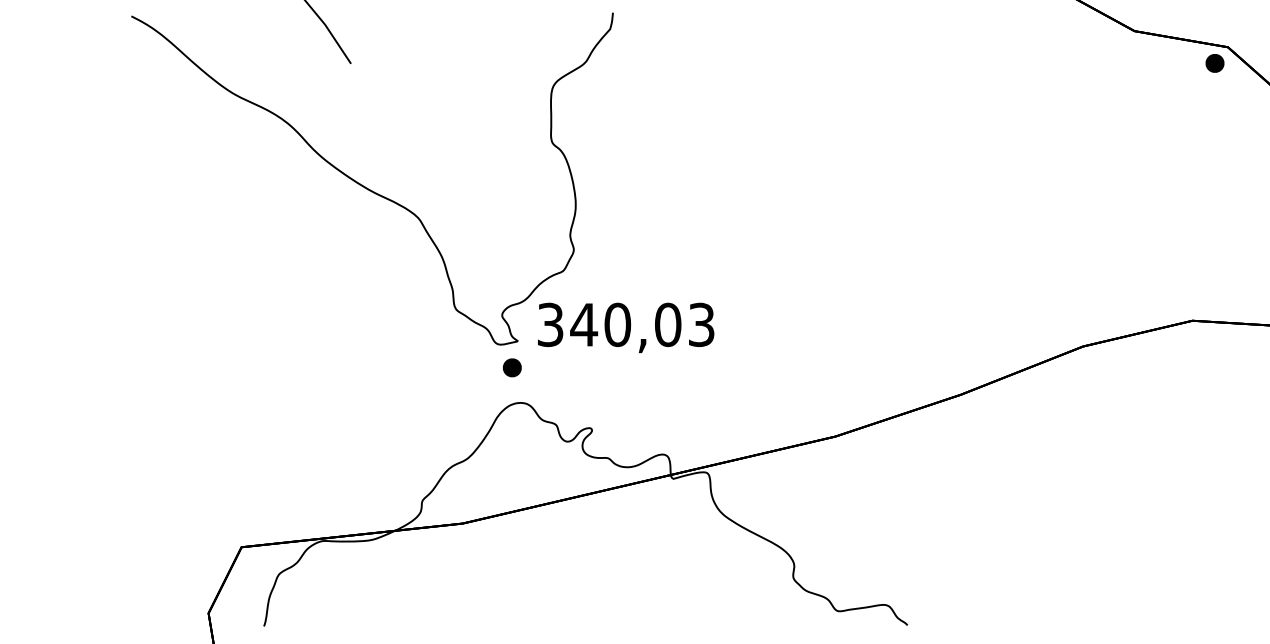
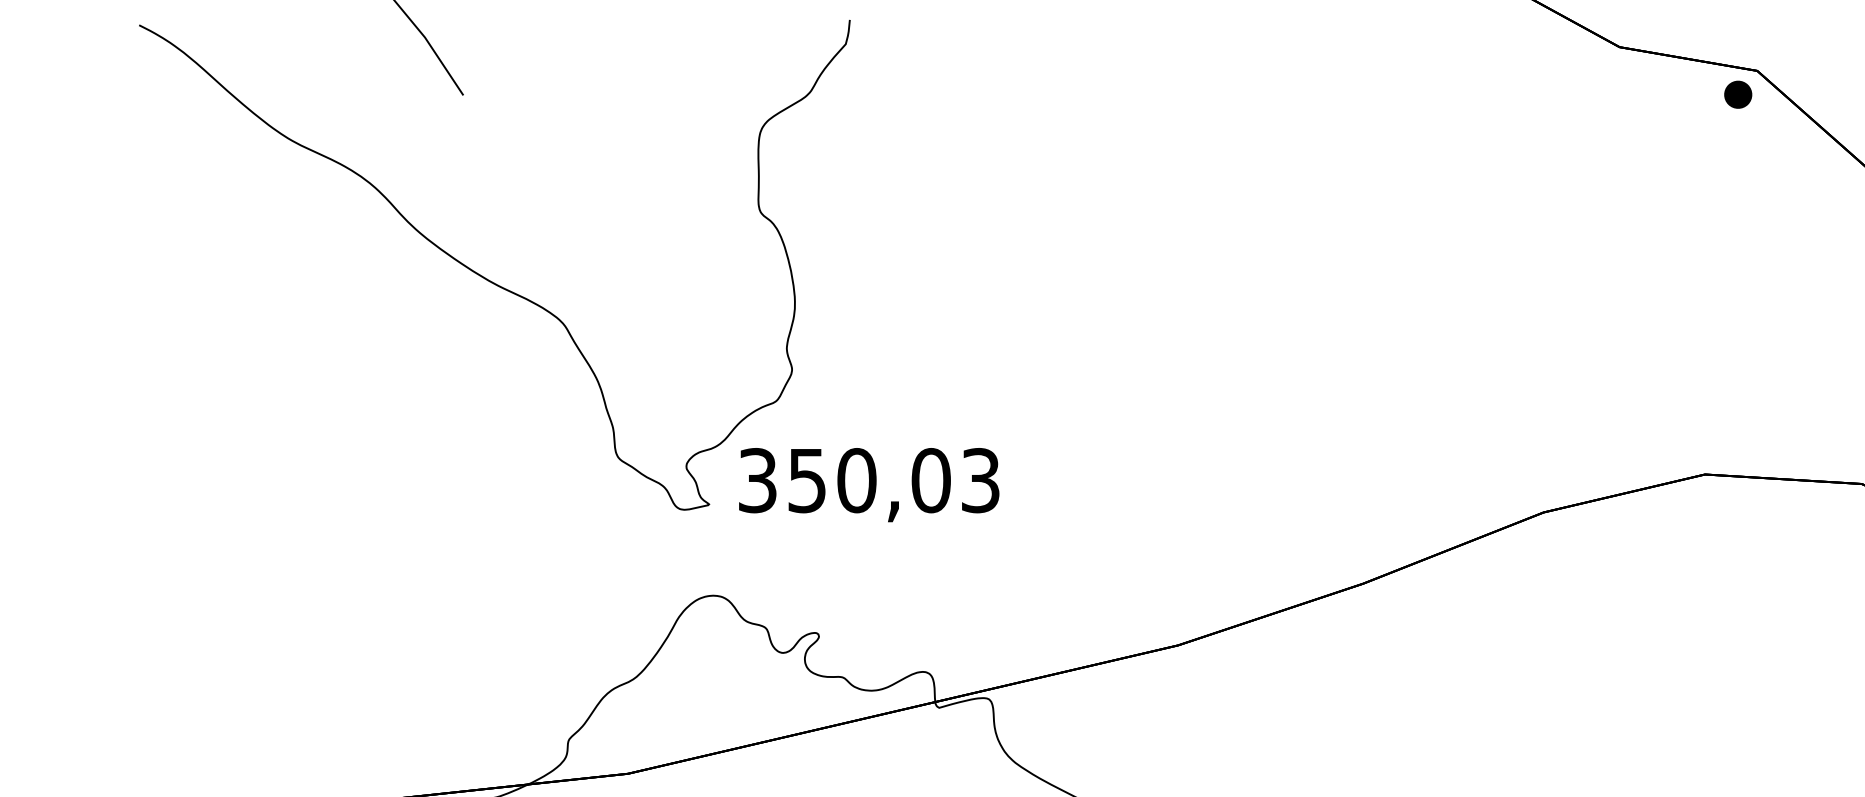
text: (584, 325) -> (807, 481), 340,03 -> 350,03
part: (512, 367) -> (701, 543), removed

